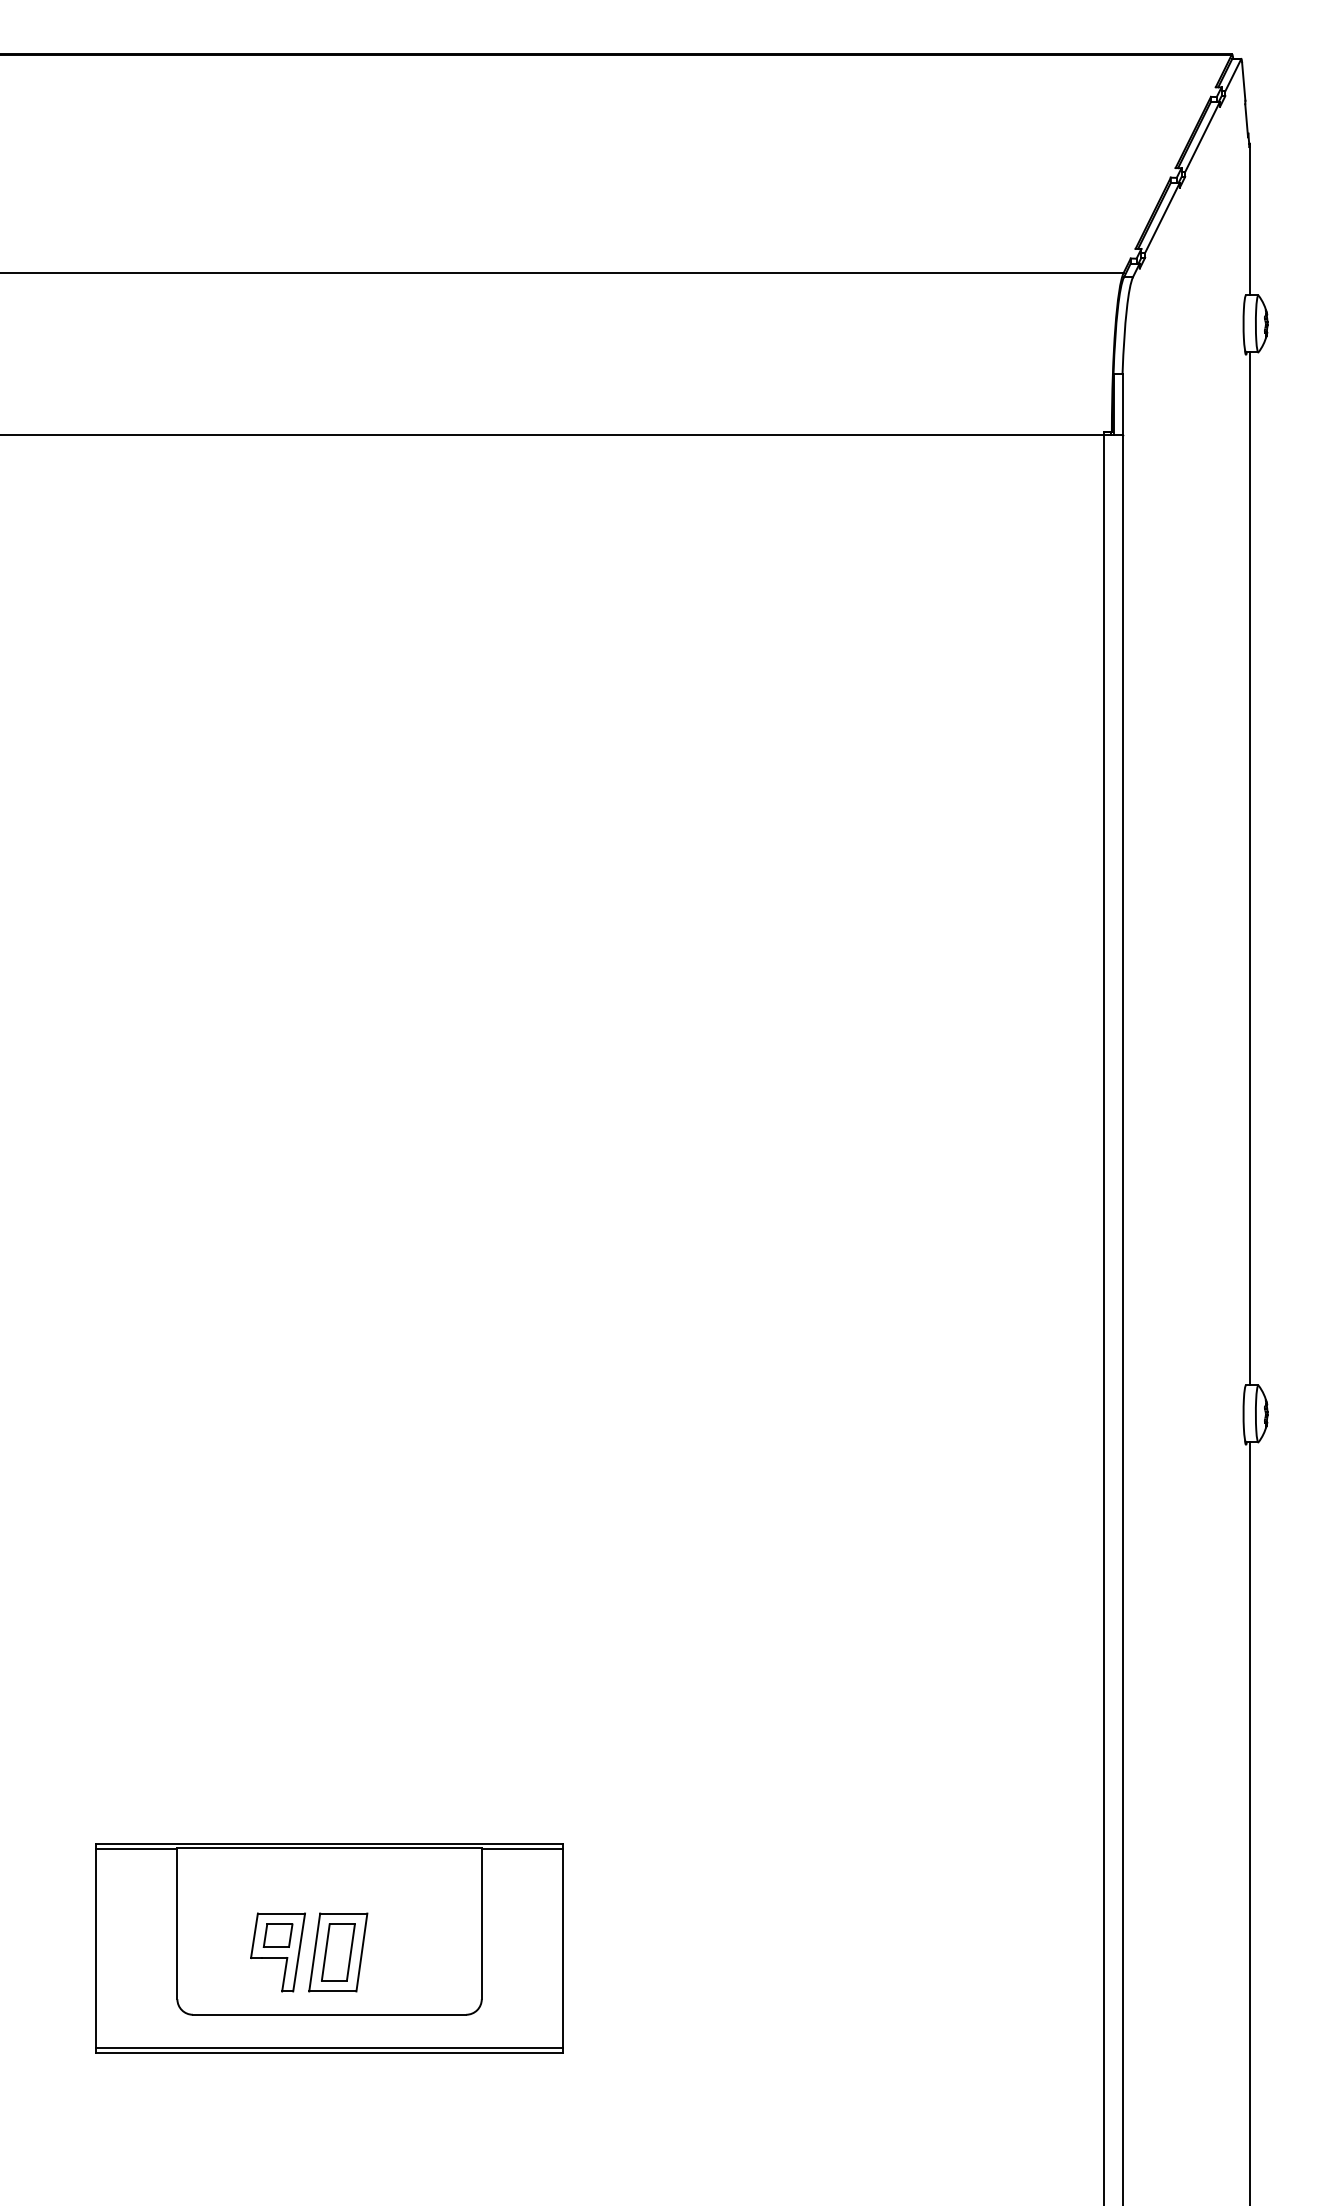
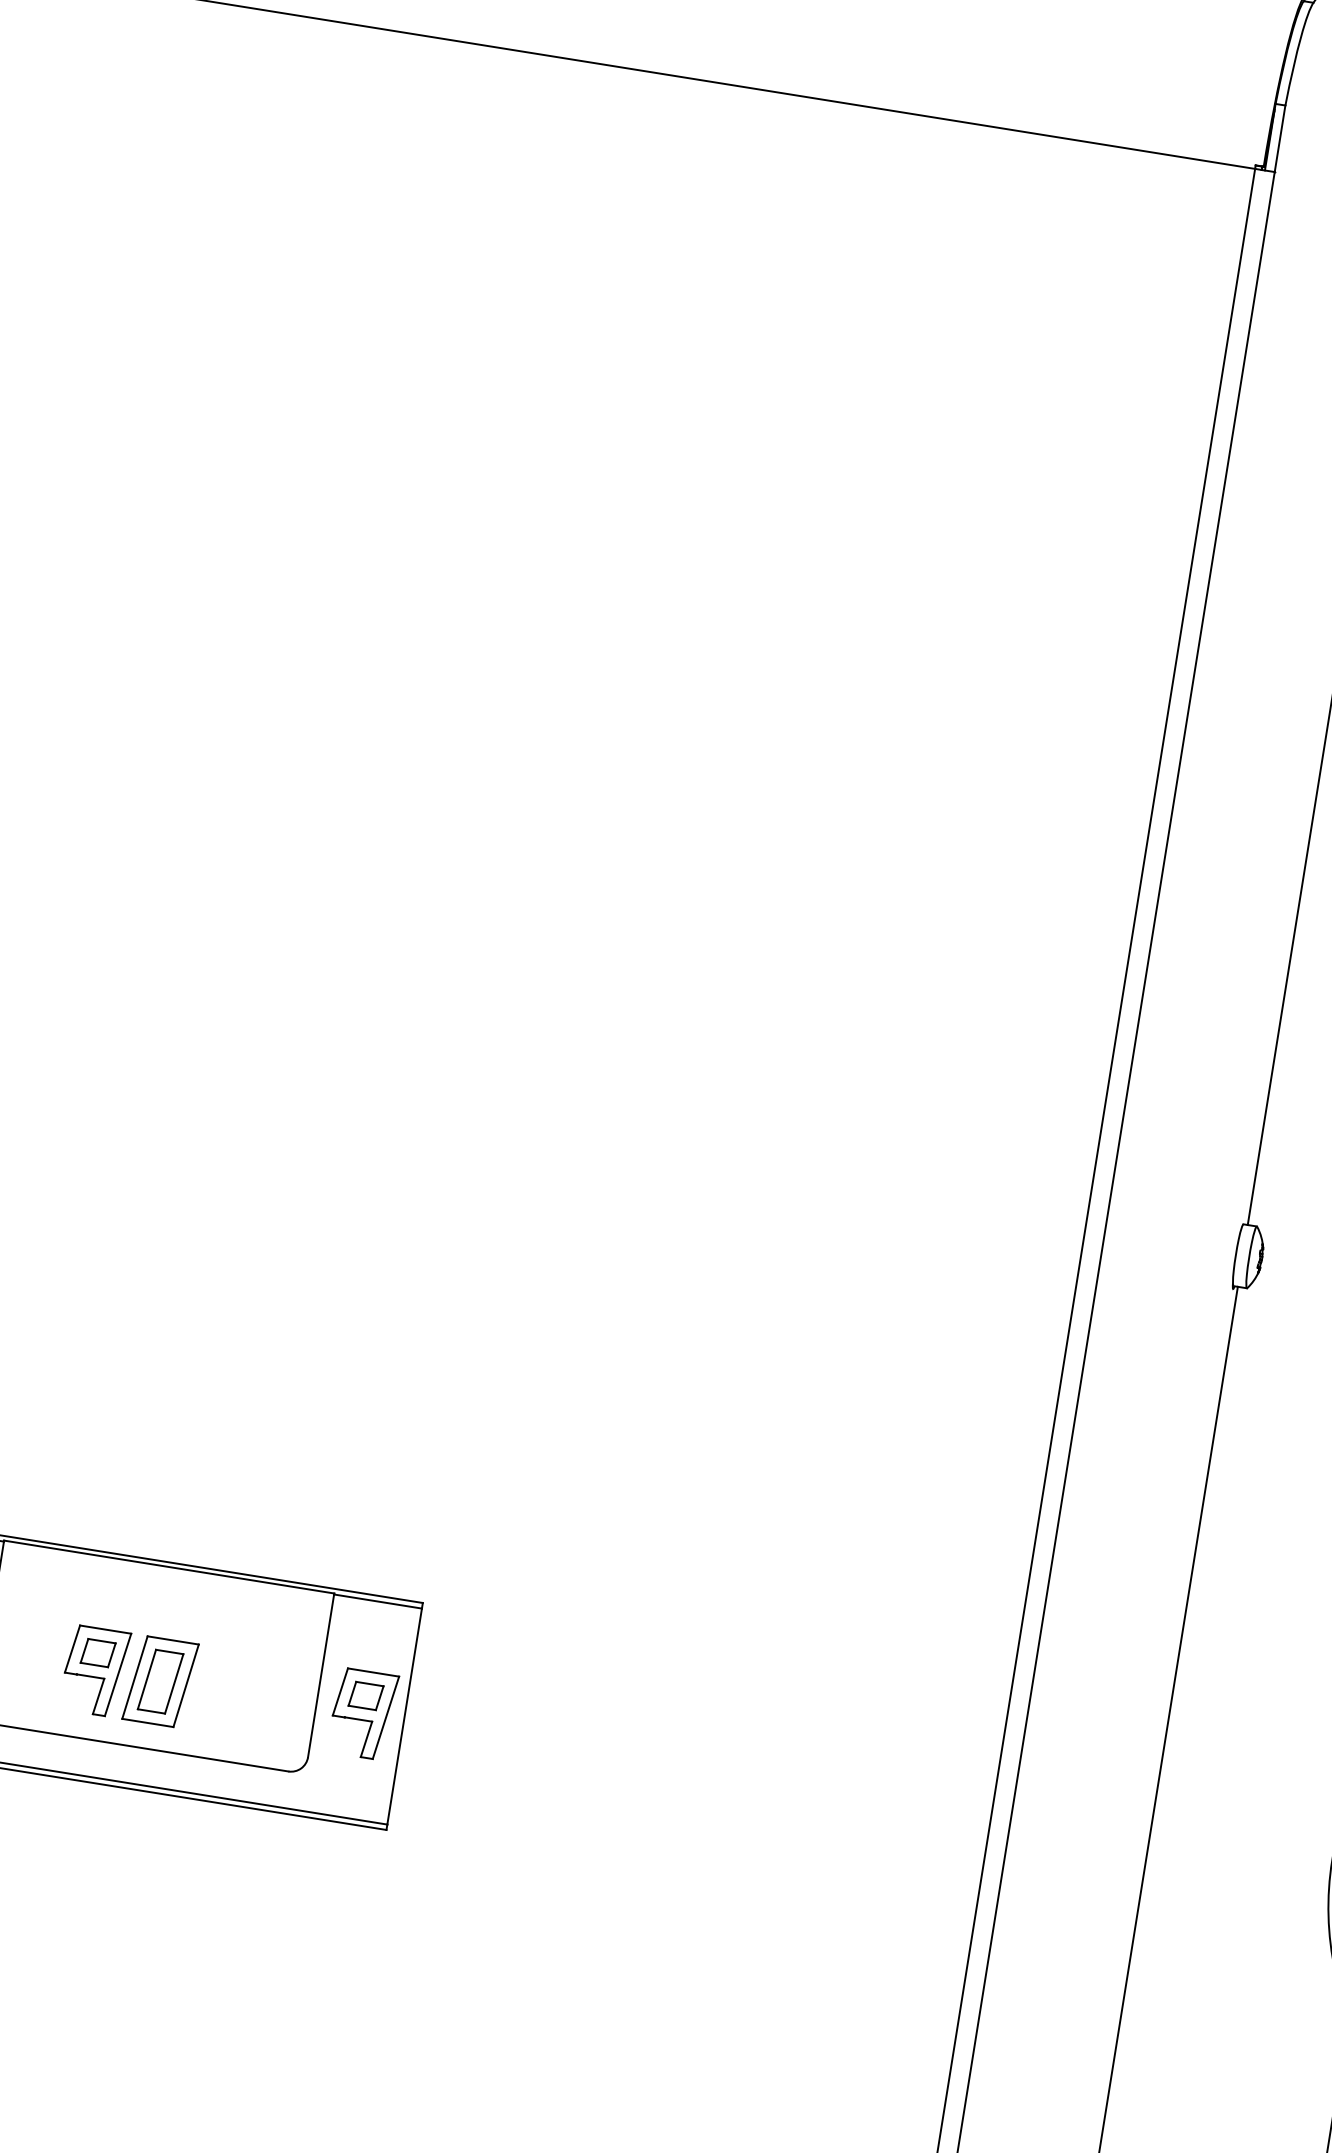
part: (524, 1952) -> (362, 1714), added

